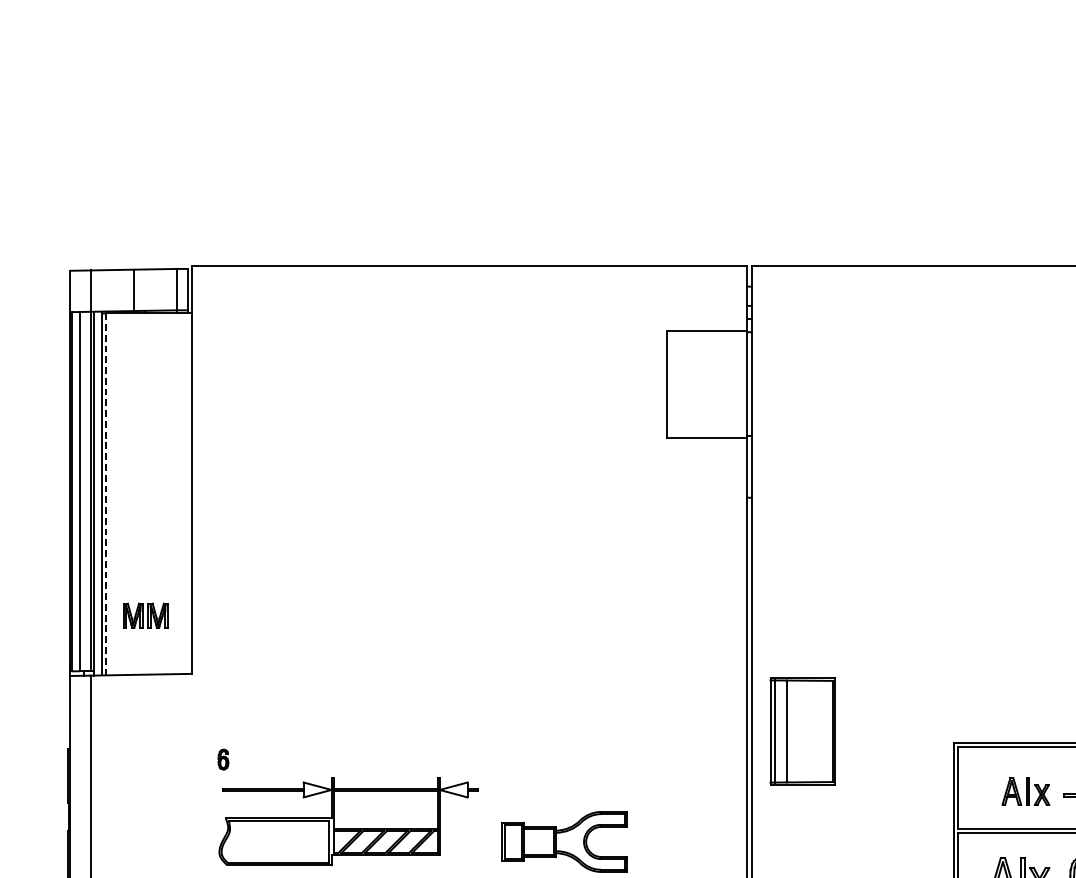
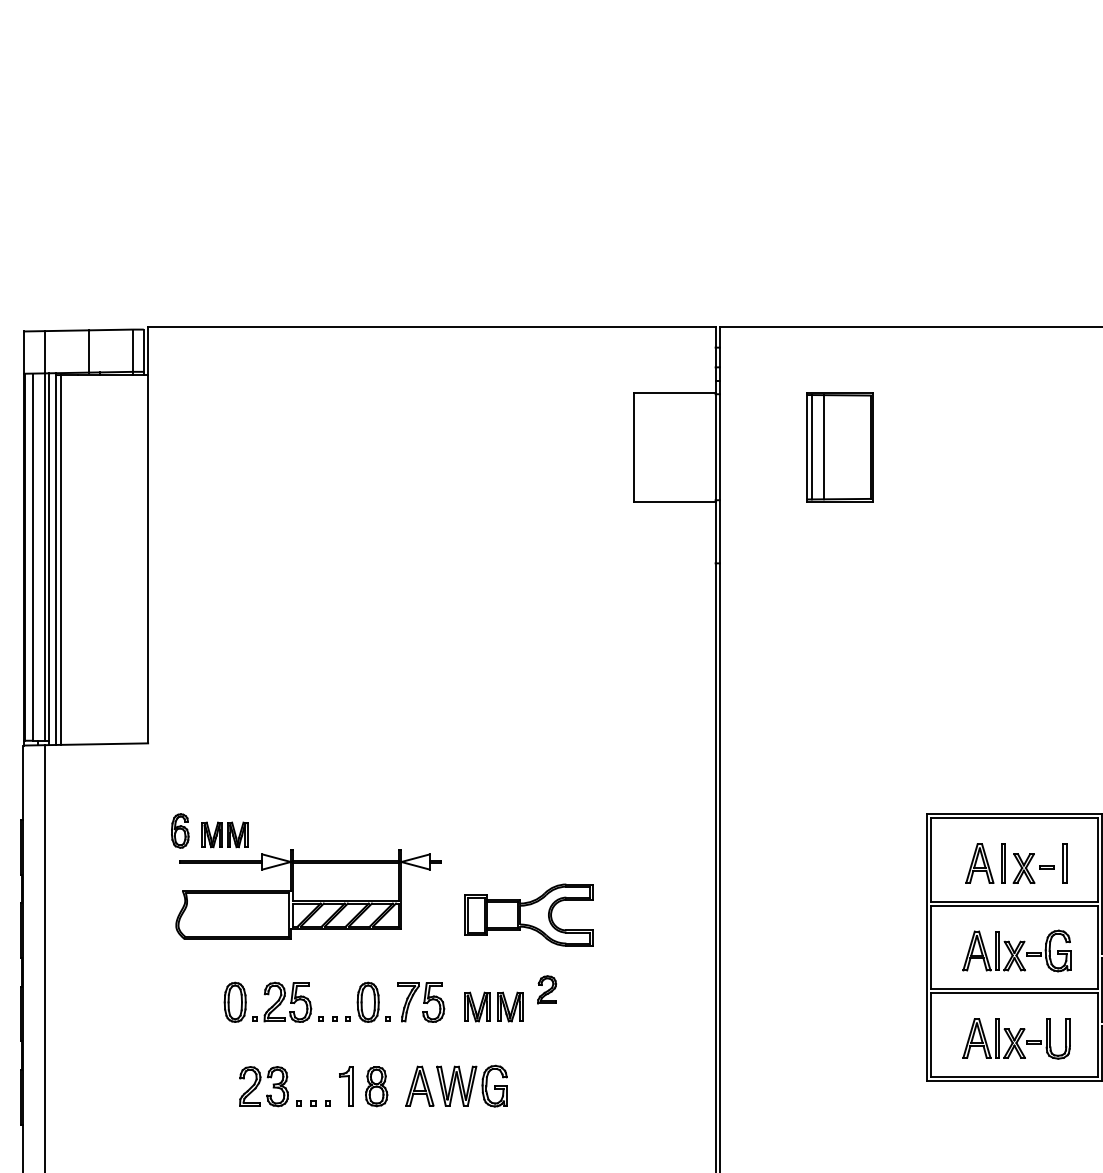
line: (106, 493) -> (60, 559), dashed -> solid
part: (145, 615) -> (224, 834), moved
part: (801, 731) -> (839, 447), moved
part: (223, 759) -> (180, 830), size x1.67
part: (1025, 791) -> (1000, 863), size x1.43

